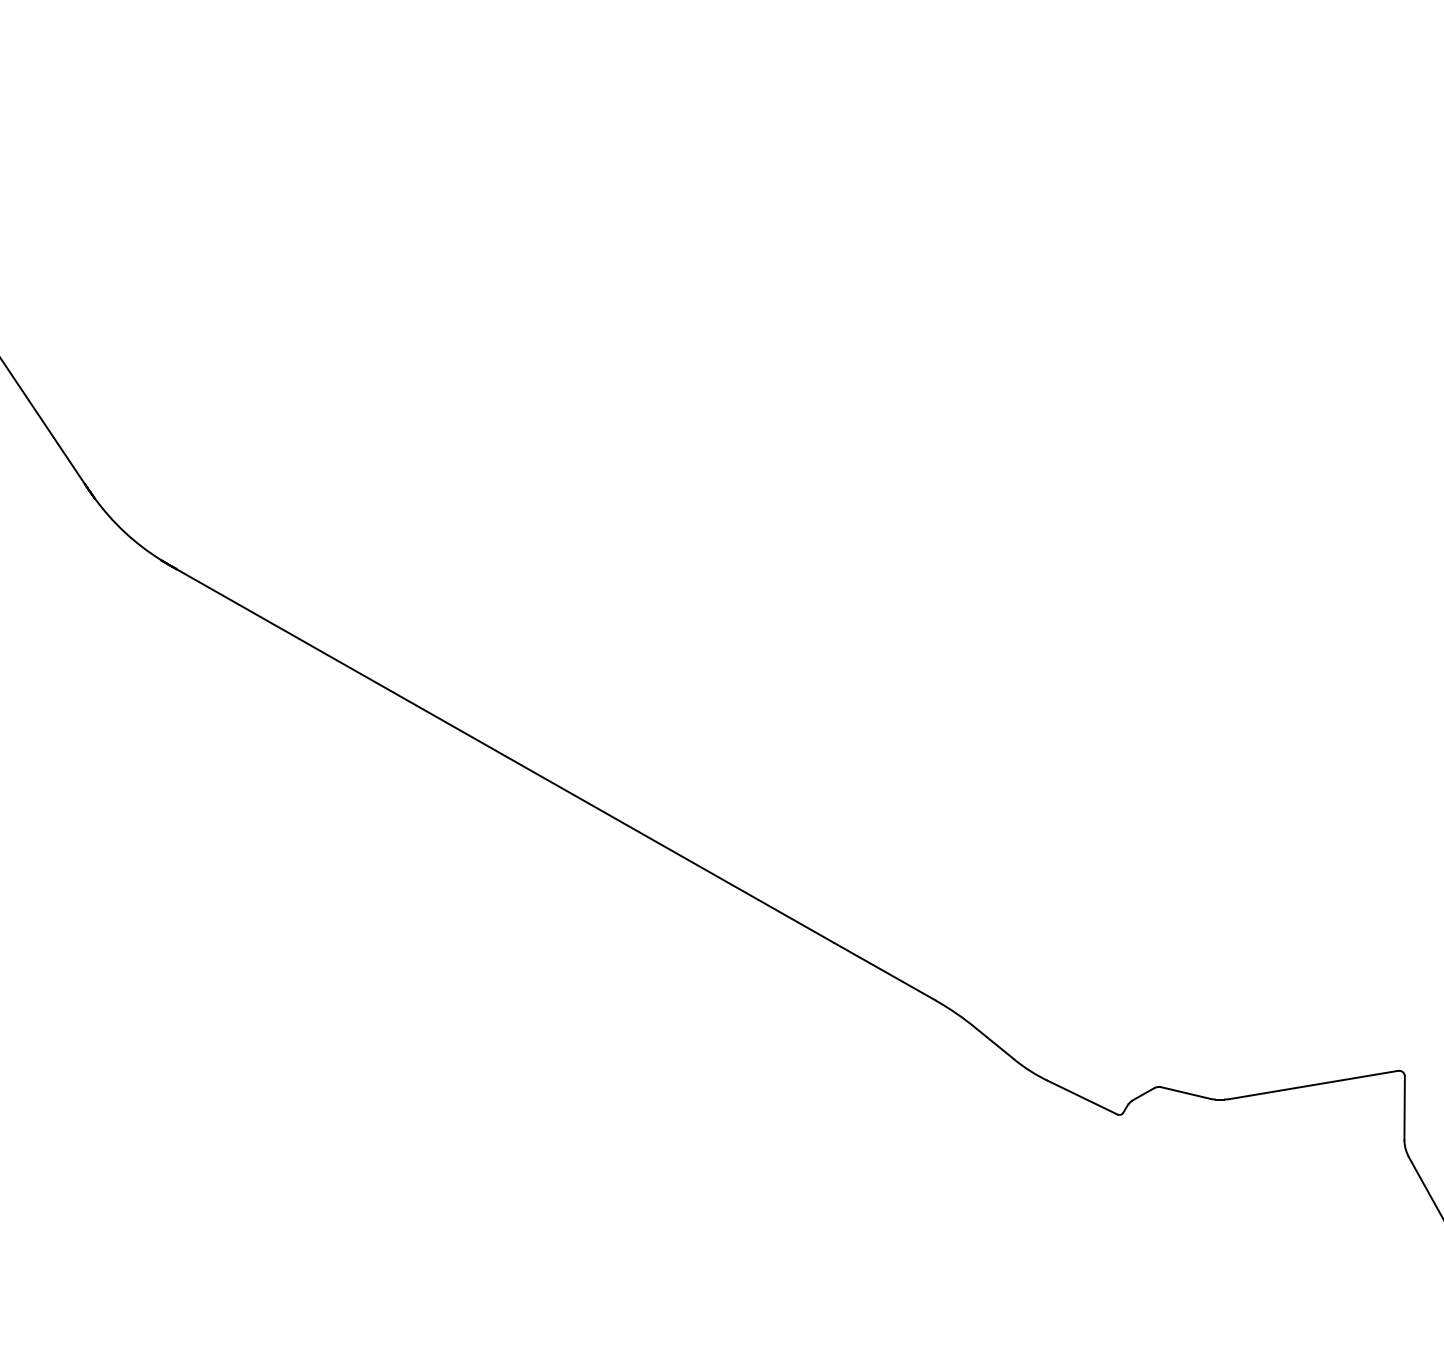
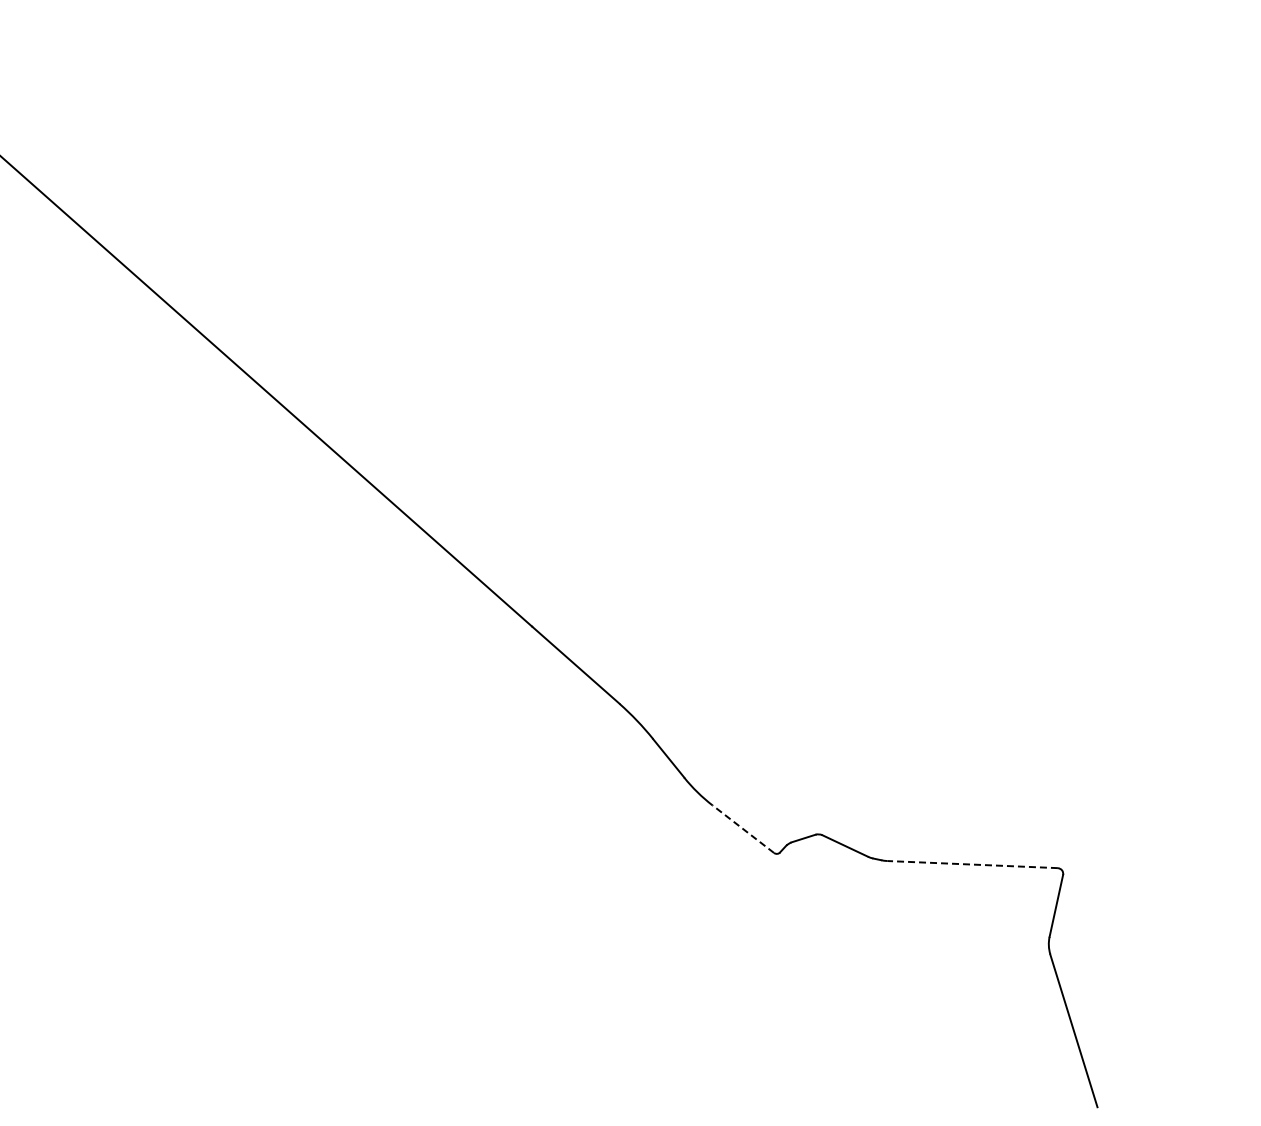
line: (1313, 1085) -> (971, 864), solid -> dashed
line: (1082, 1097) -> (743, 829), solid -> dashed

